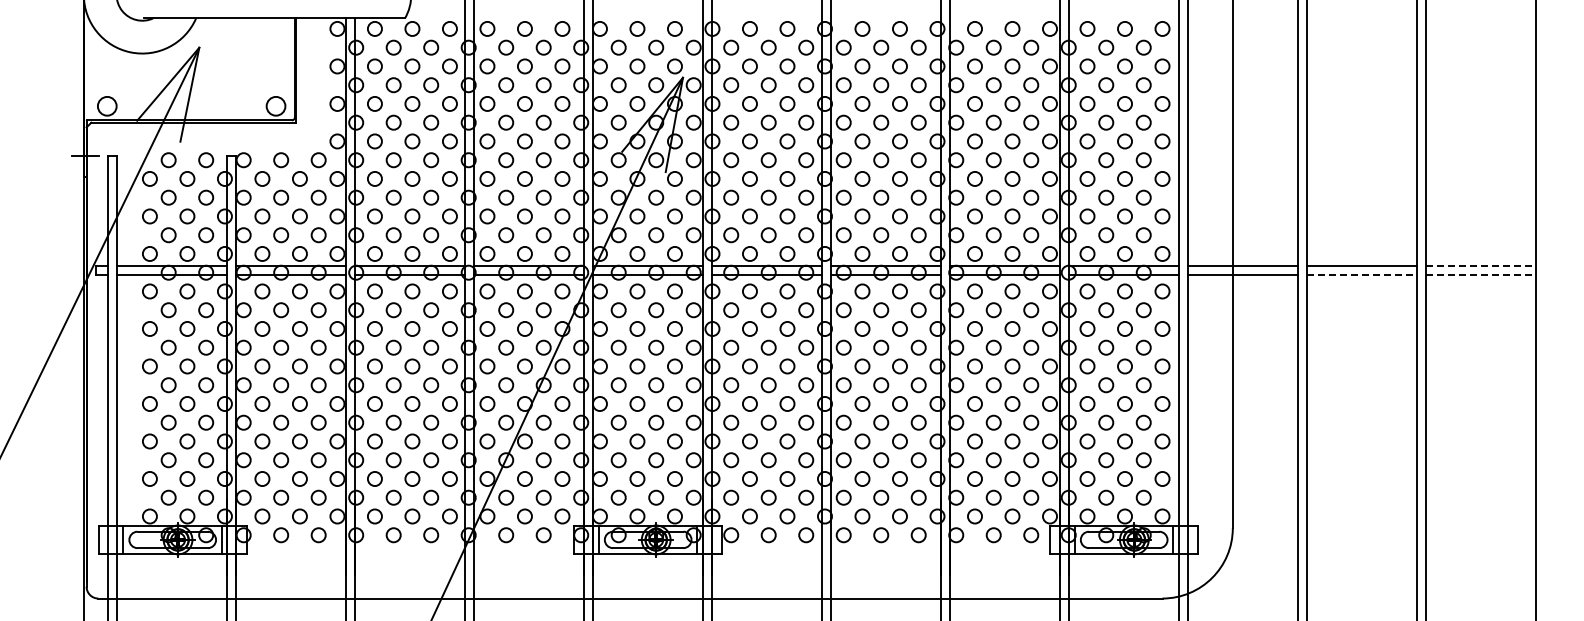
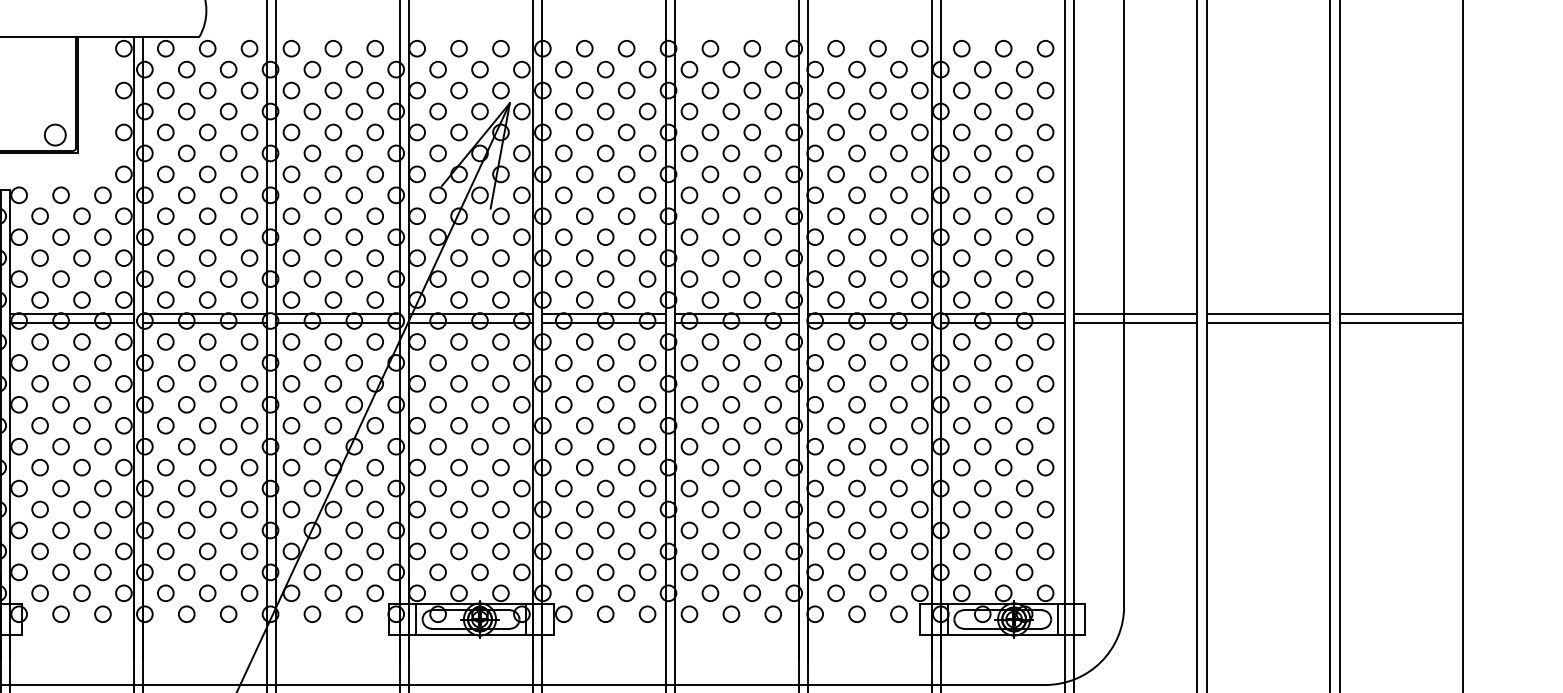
line: (1481, 266) -> (1401, 314), dashed -> solid
line: (1362, 274) -> (1269, 322), dashed -> solid
line: (1481, 274) -> (1401, 322), dashed -> solid

